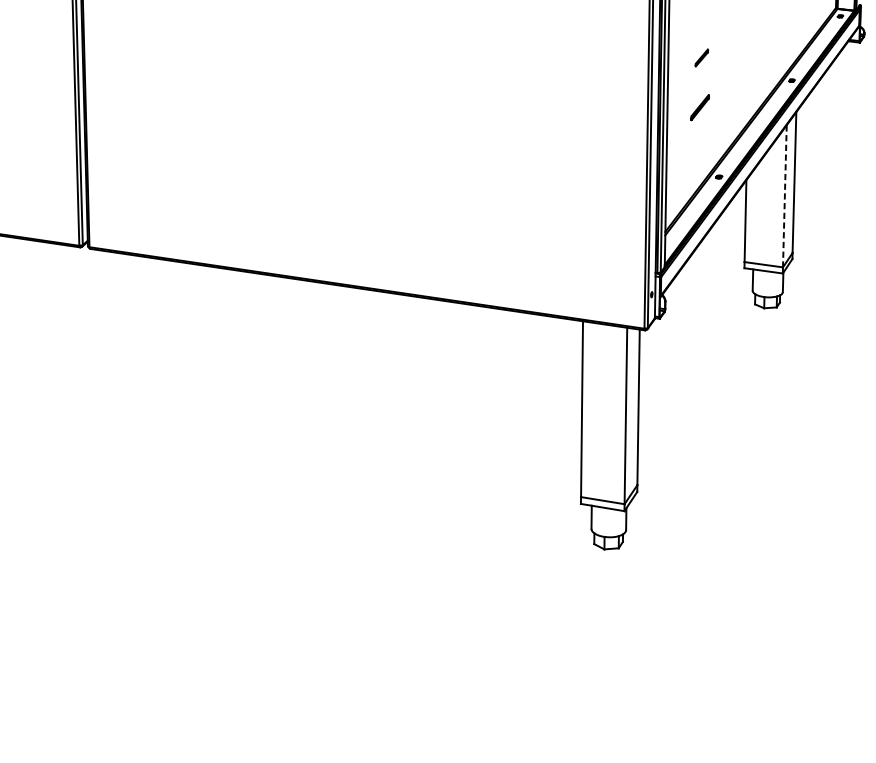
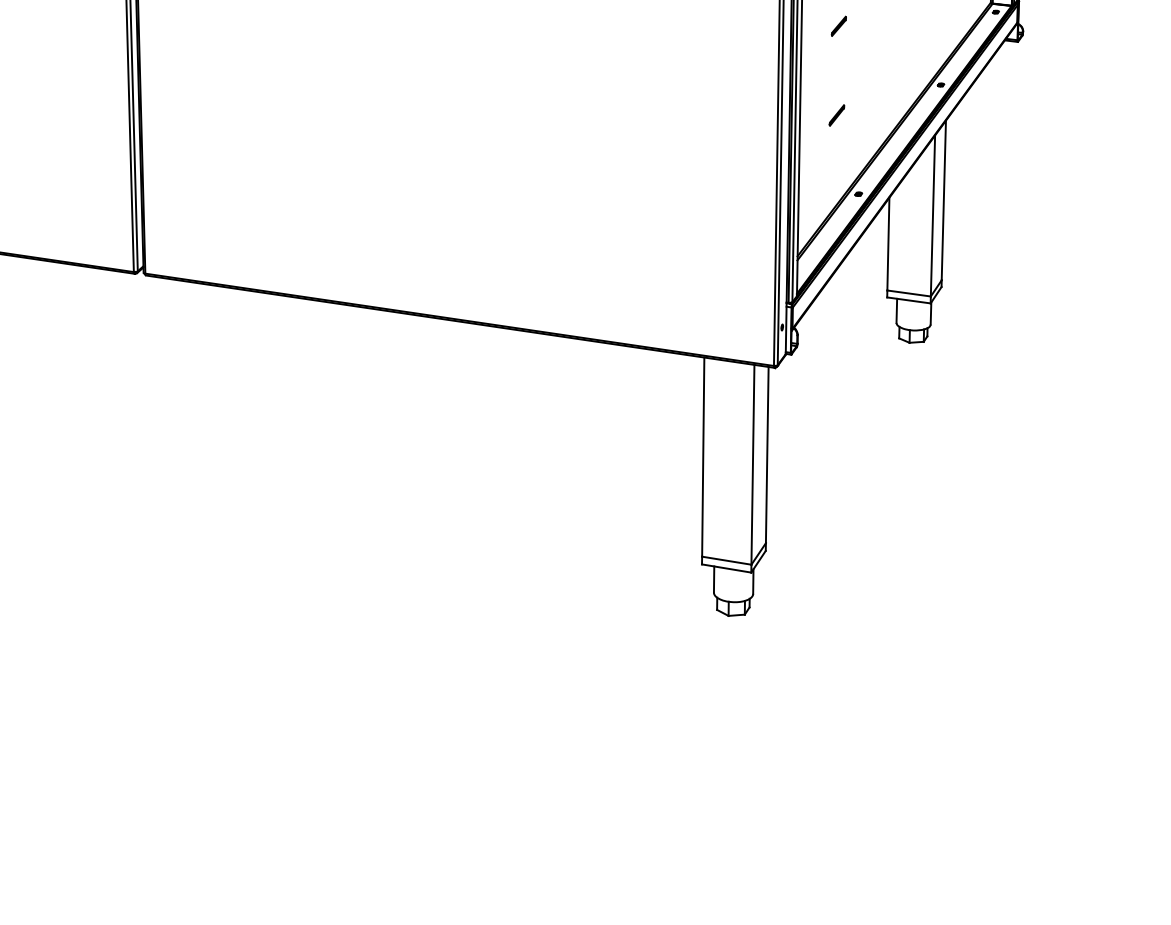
part: (701, 57) -> (838, 25), moved
part: (699, 107) -> (836, 115), size x0.71
line: (784, 196) -> (932, 216), dashed -> solid

